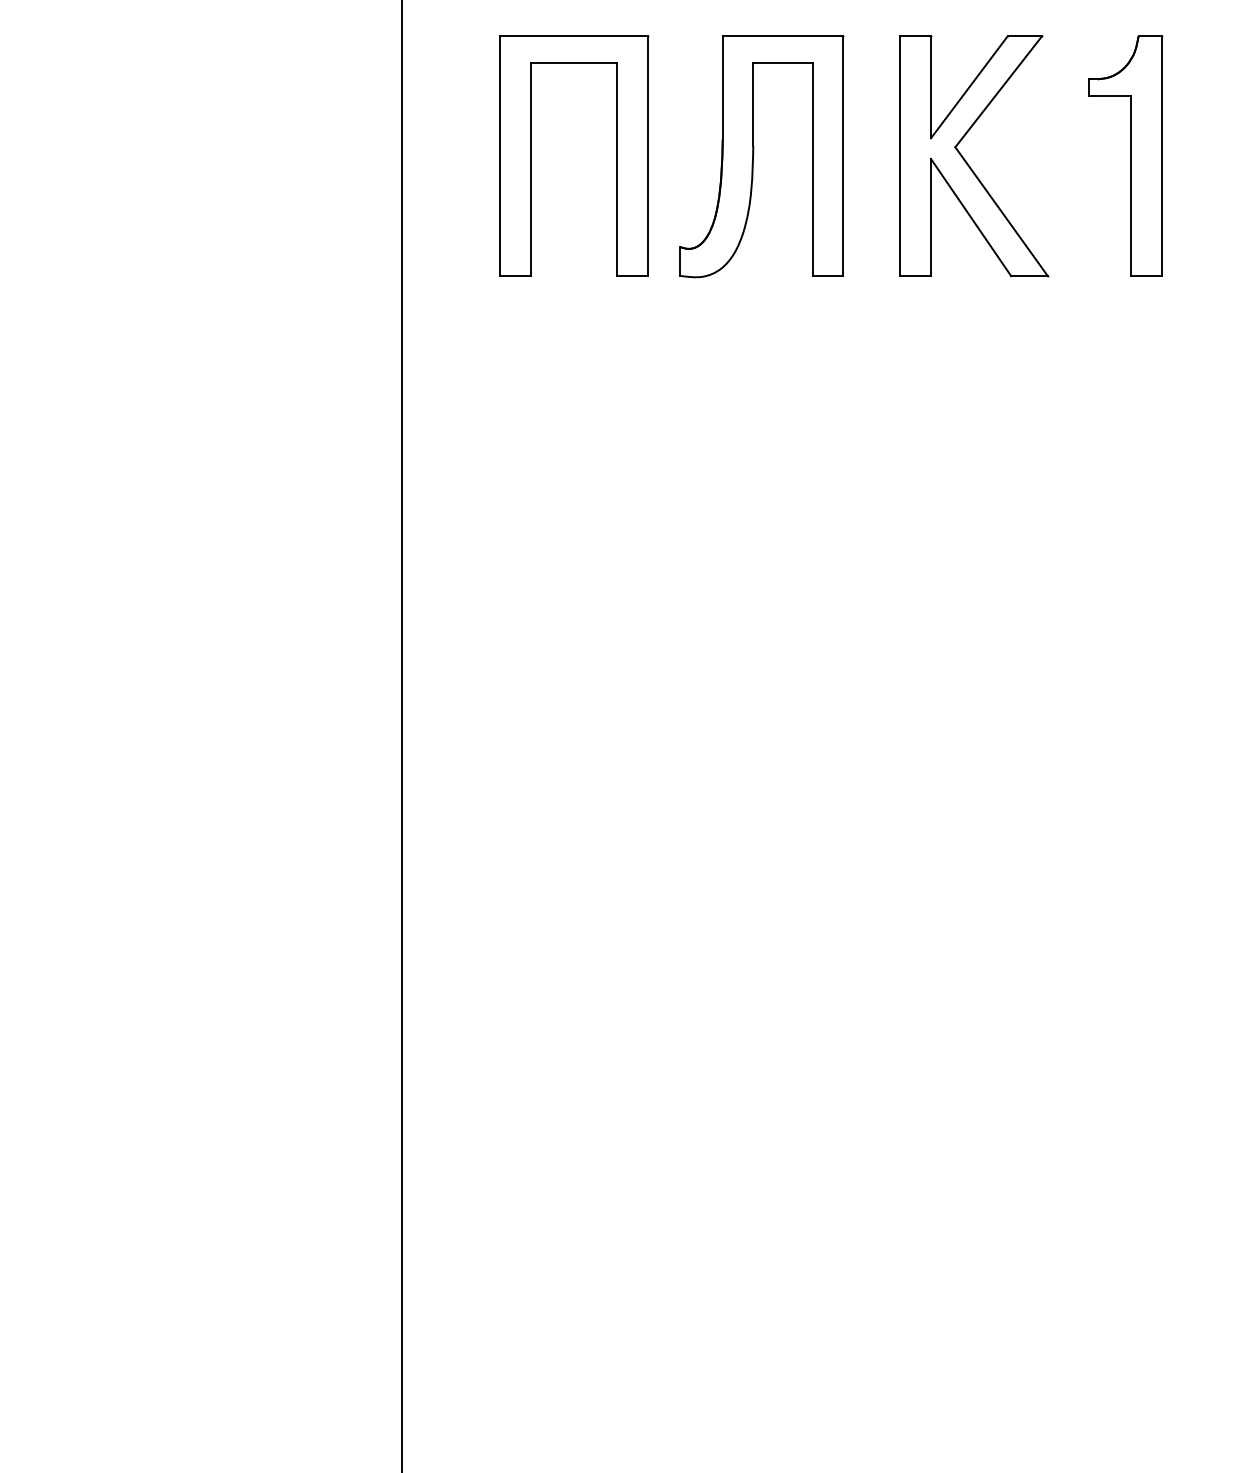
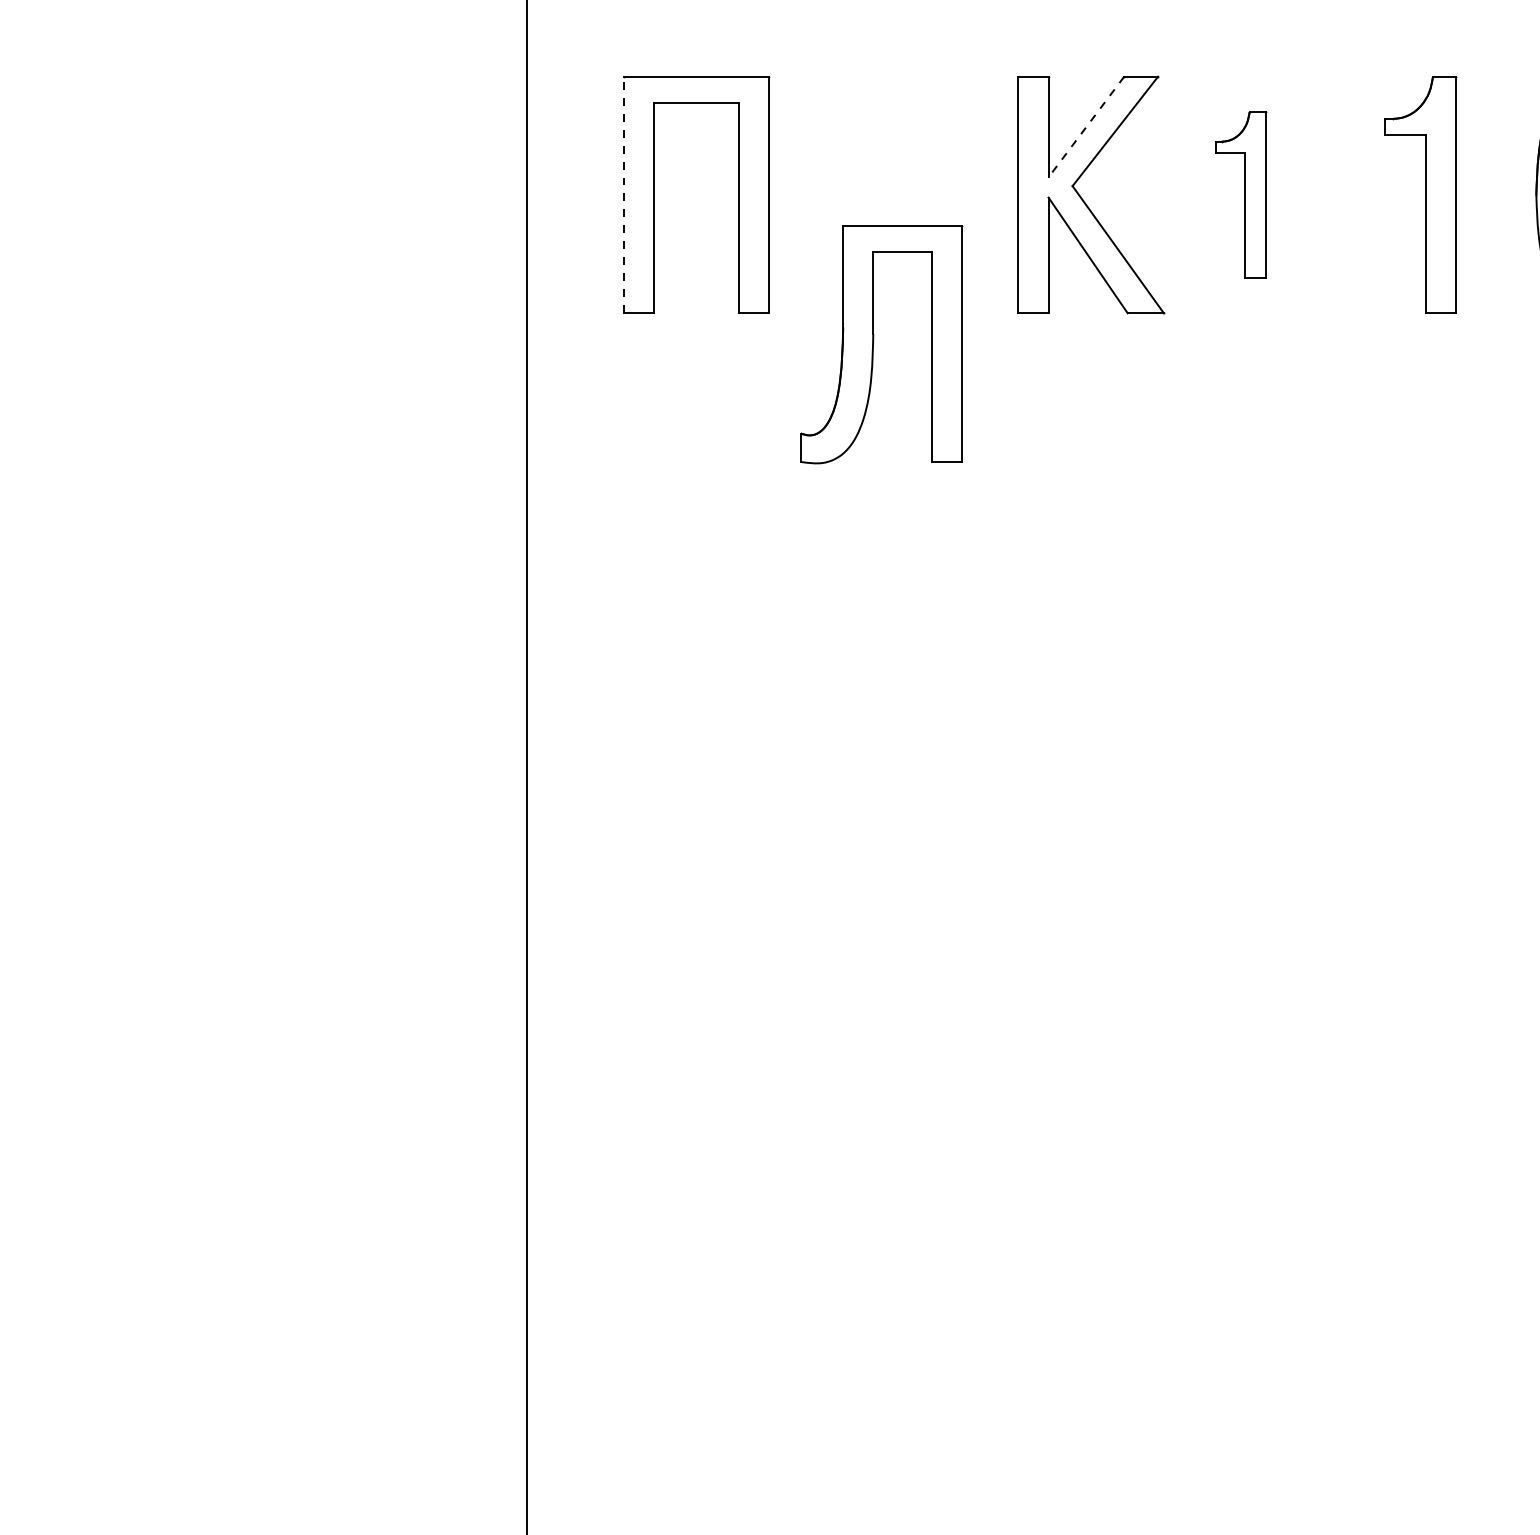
line: (969, 87) -> (1086, 127), solid -> dashed
line: (500, 155) -> (623, 194), solid -> dashed
part: (1125, 155) -> (1240, 194), size x0.7
part: (753, 156) -> (873, 344), moved

